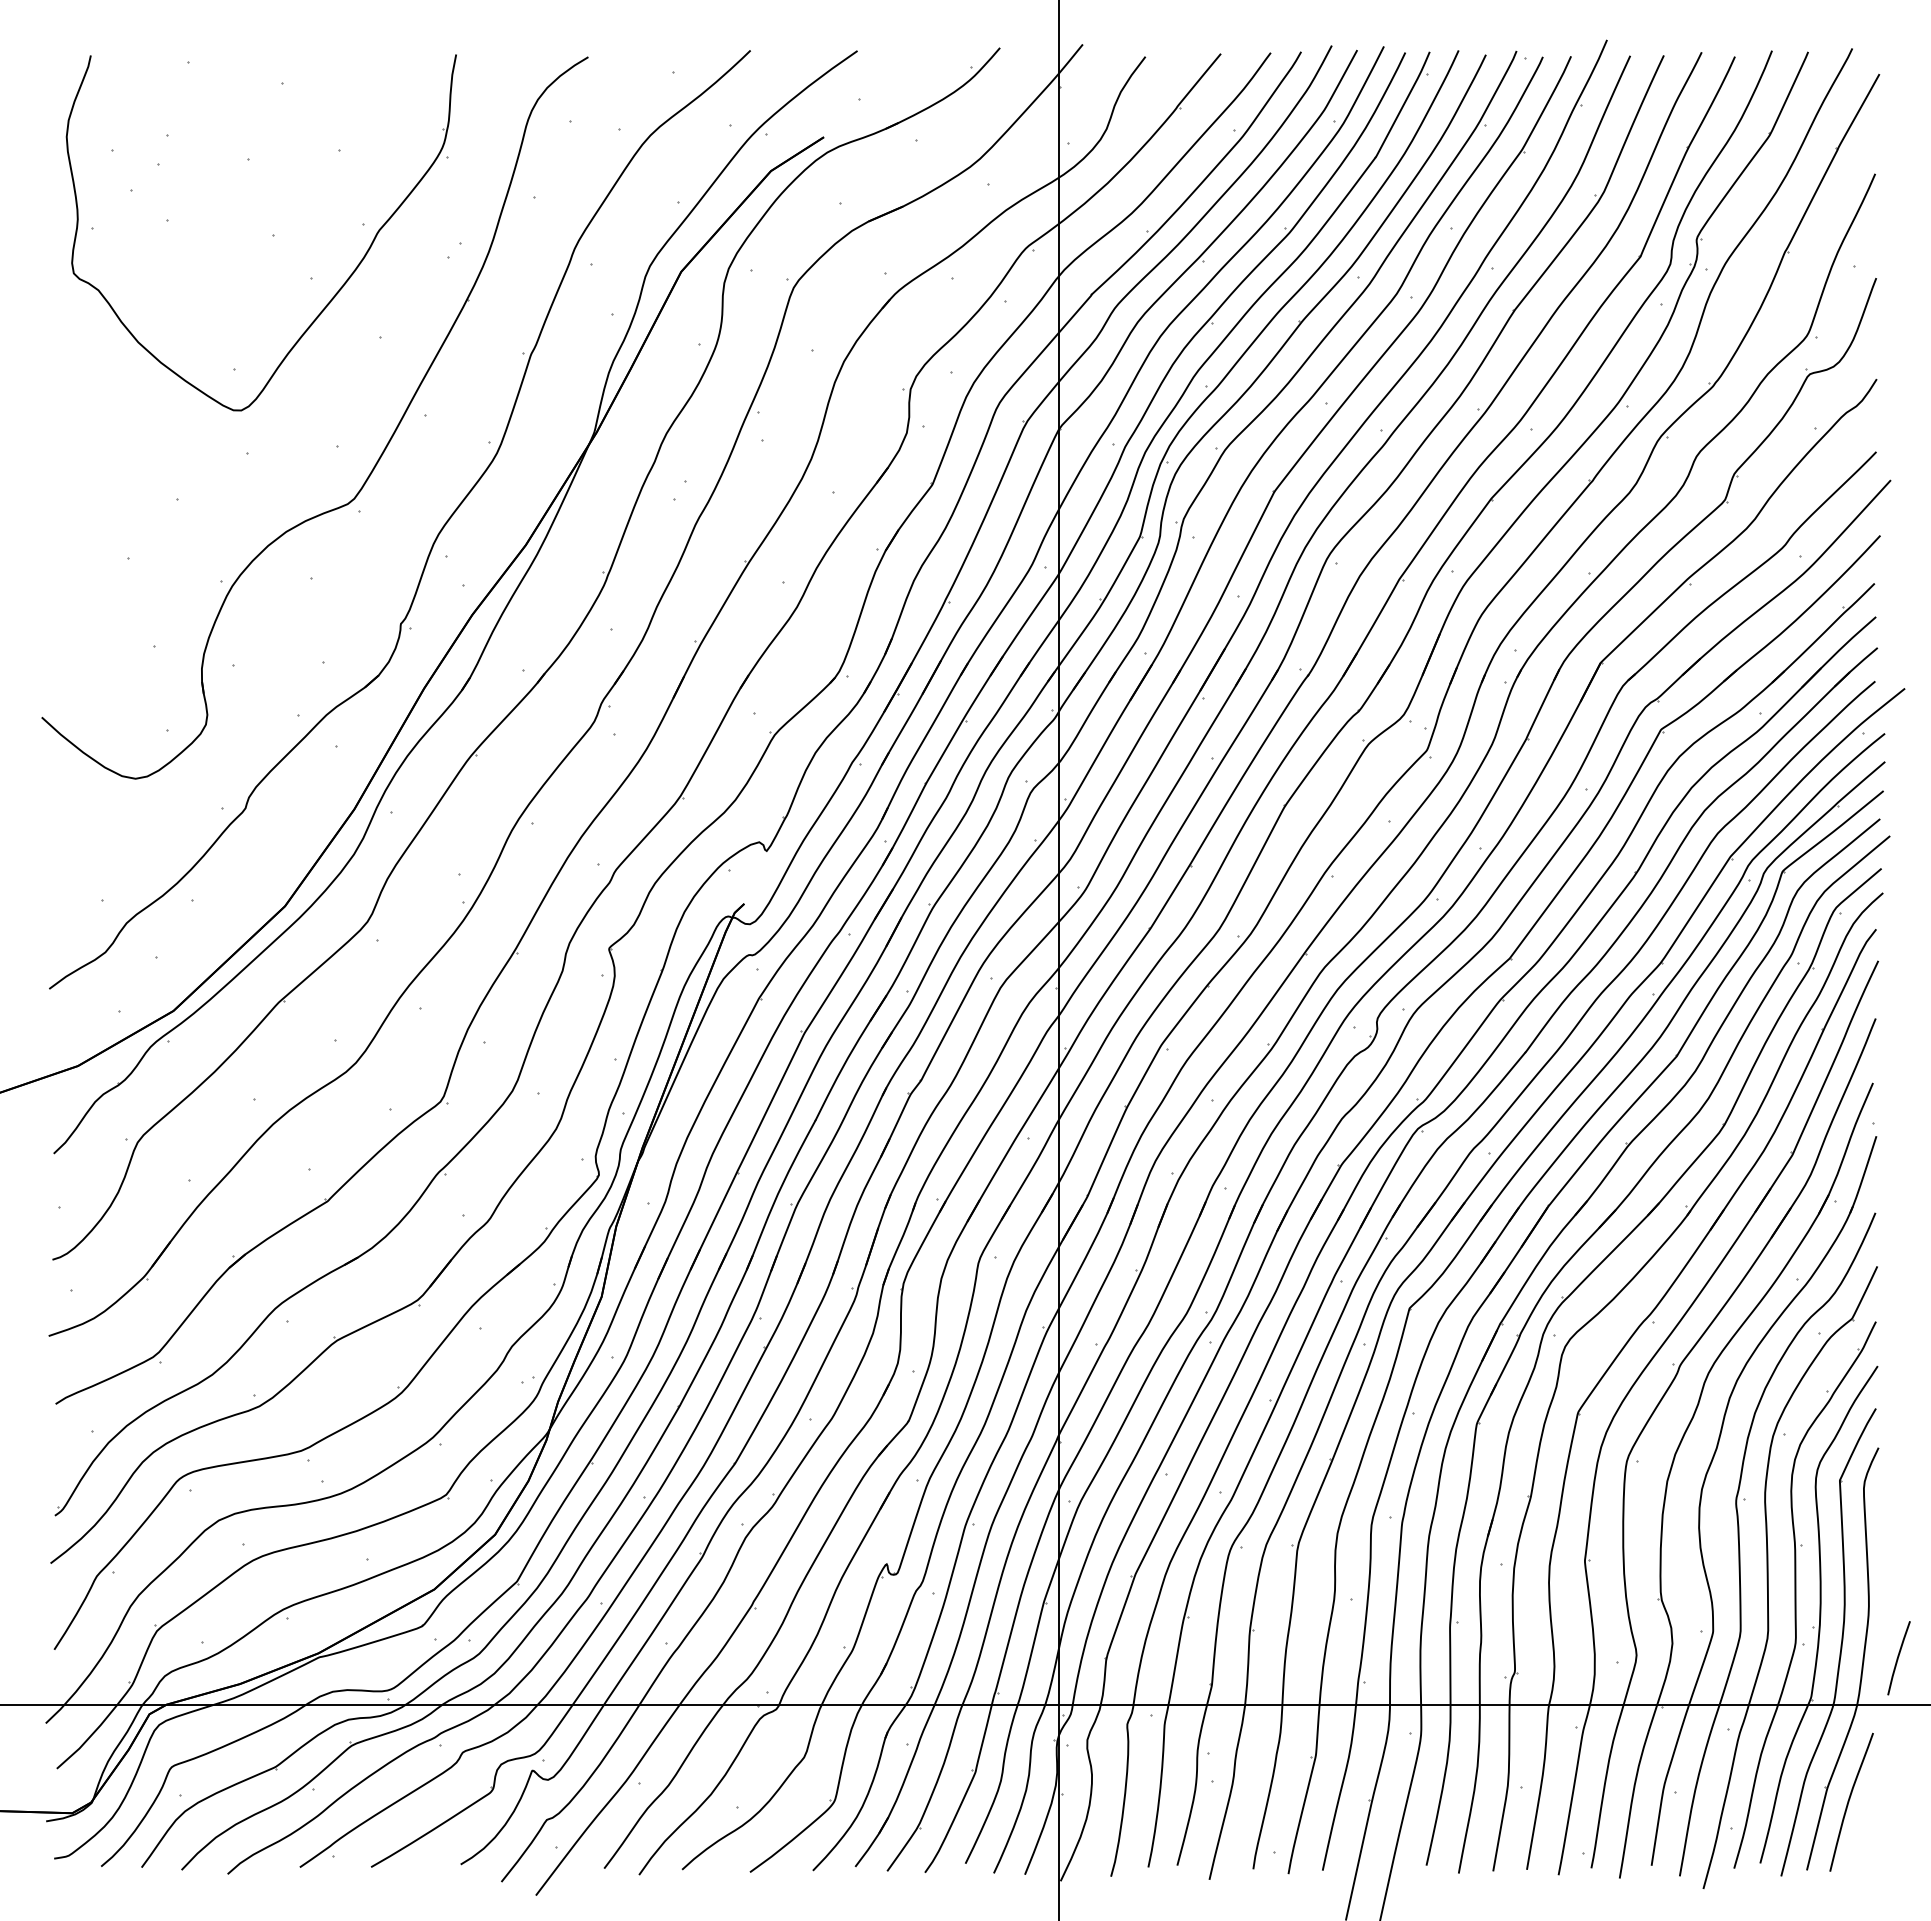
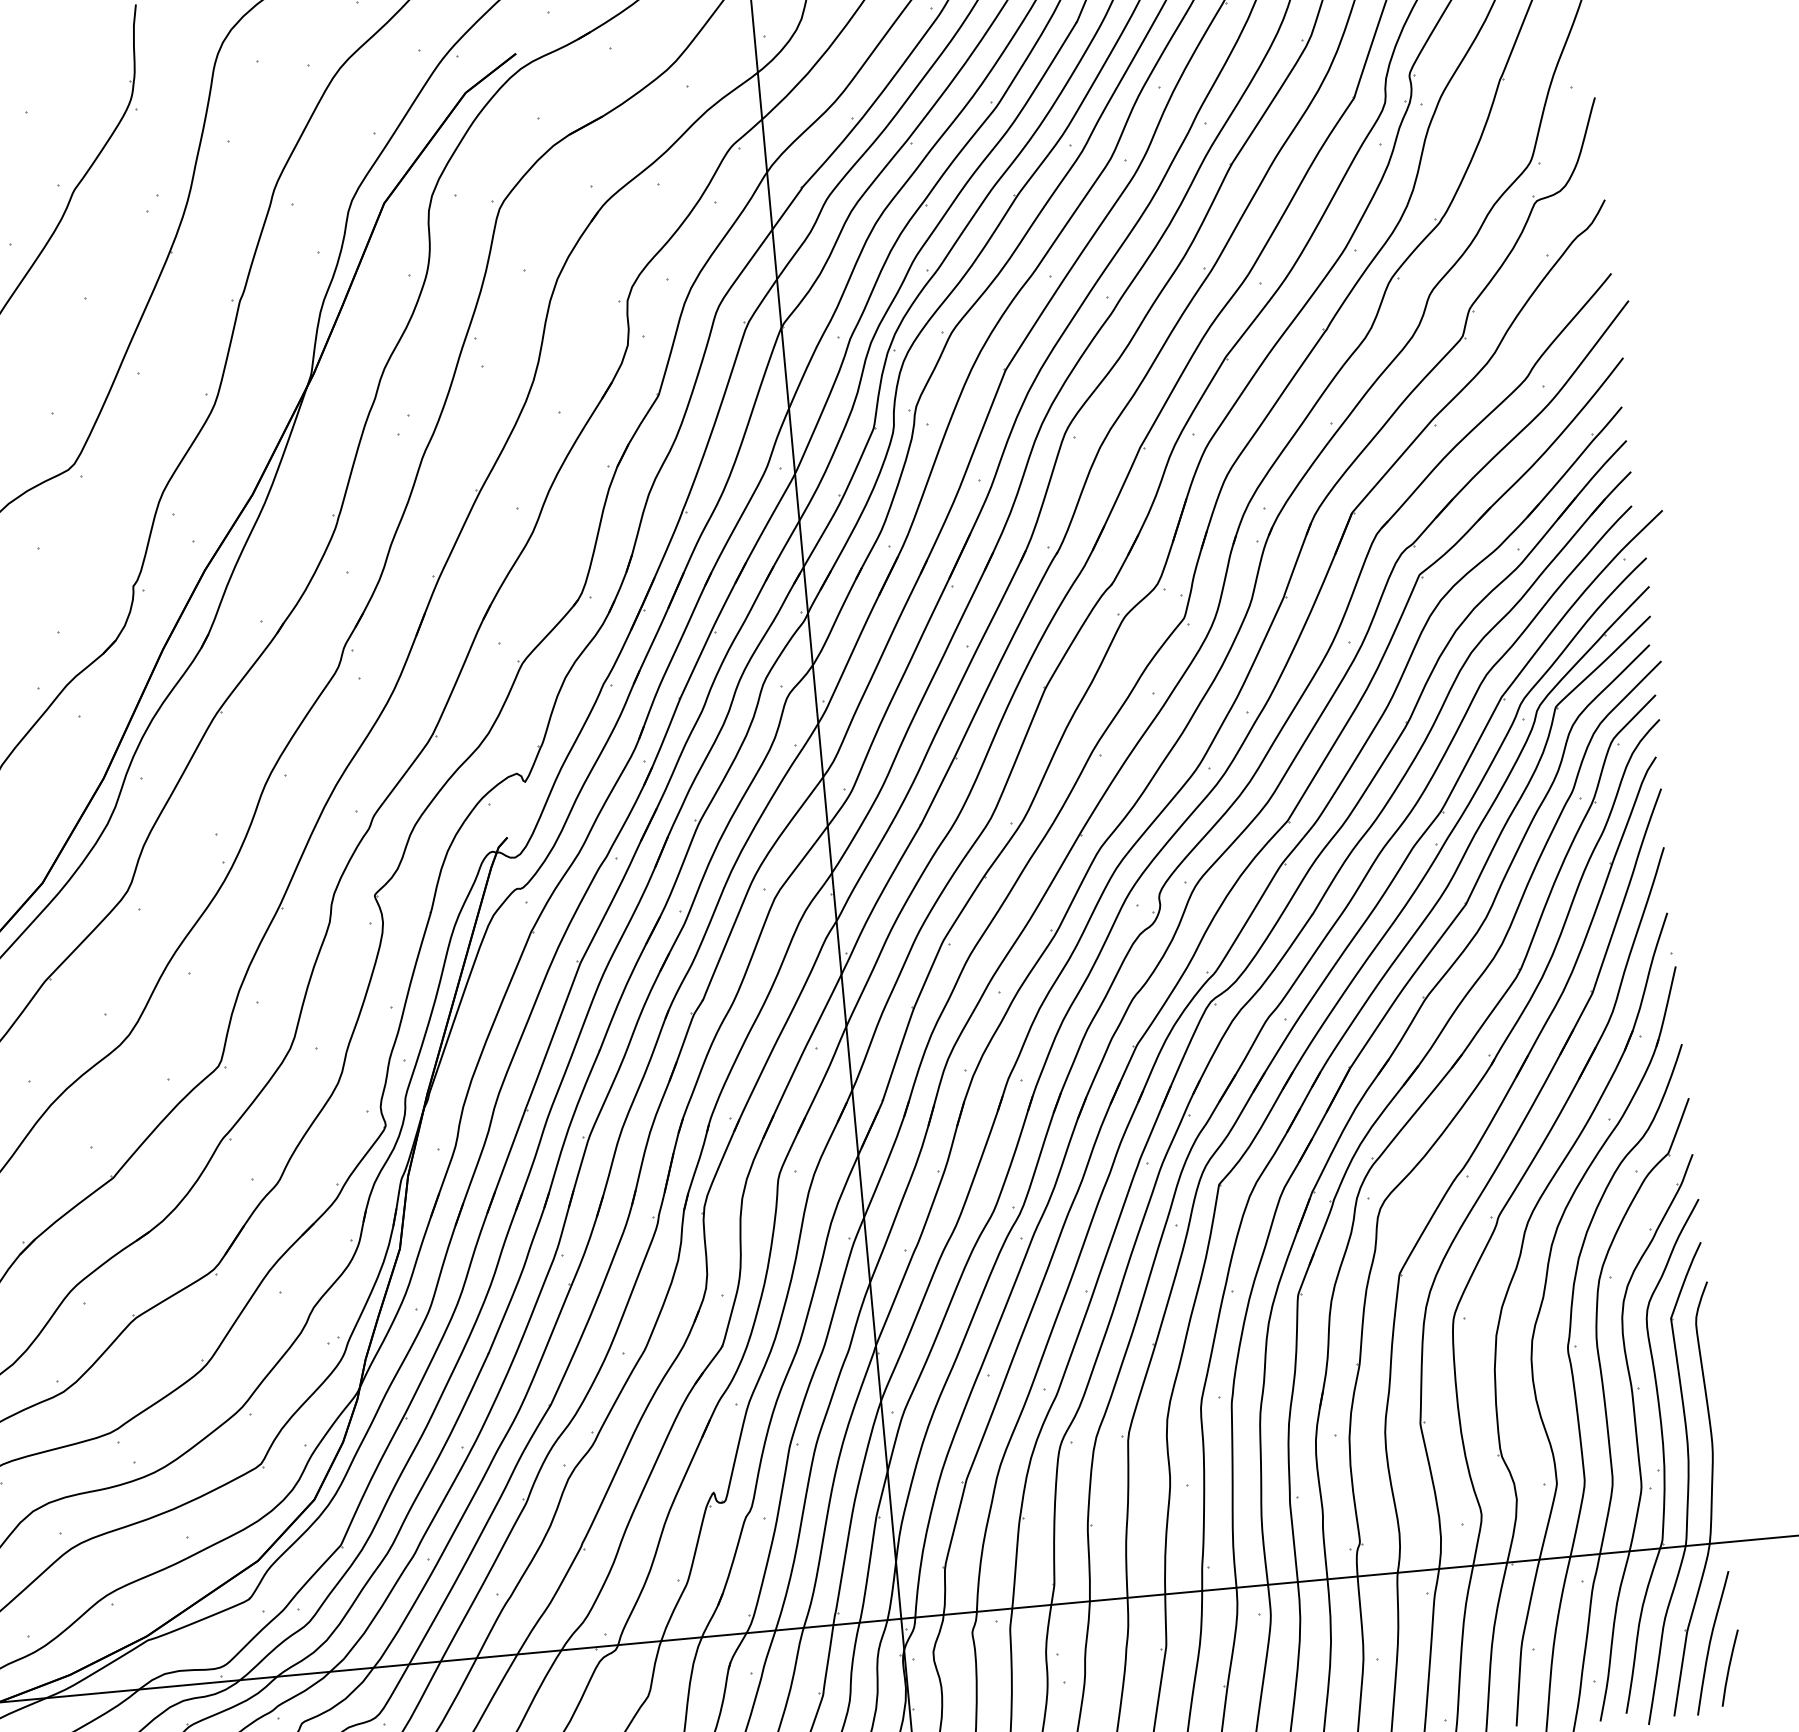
line: (1898, 1658) -> (1729, 1668), moved

